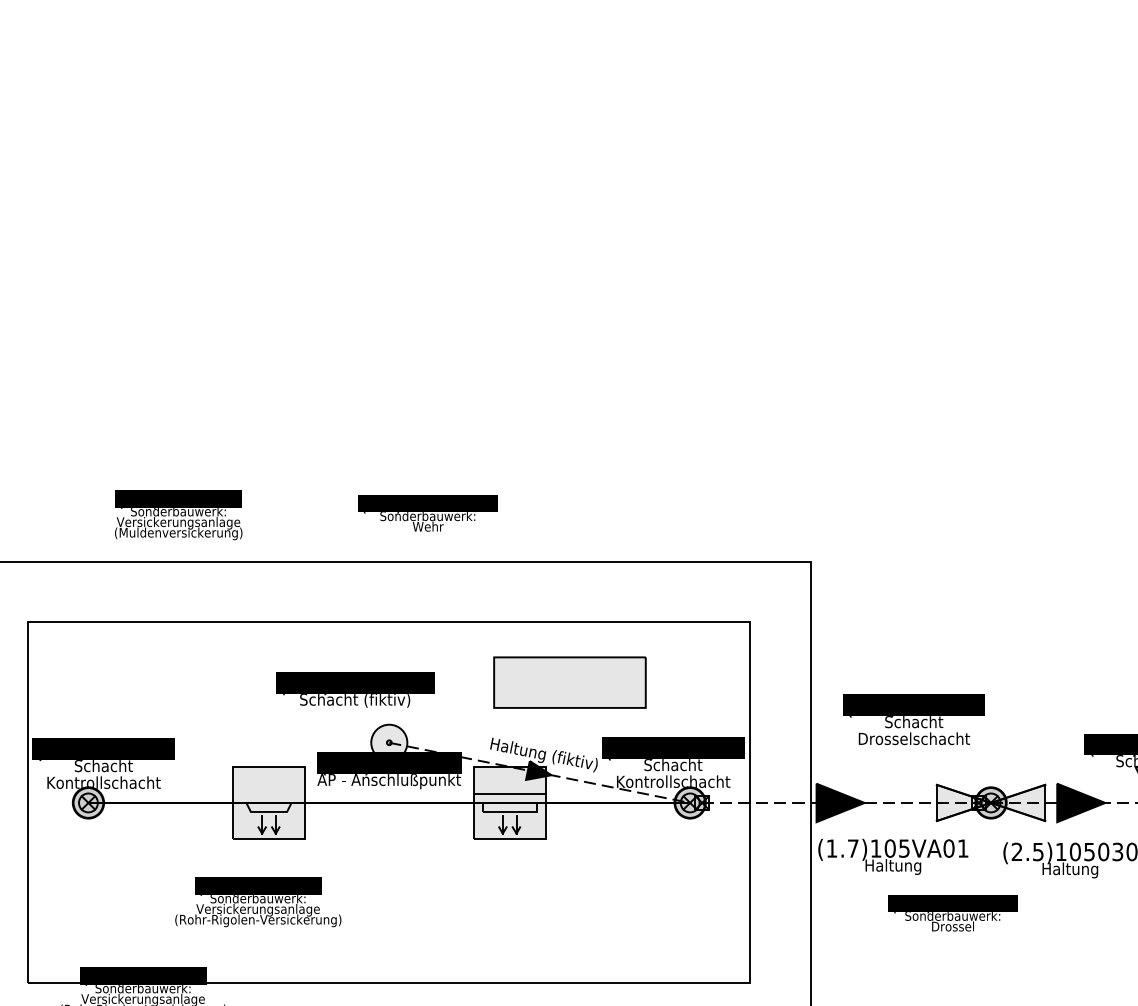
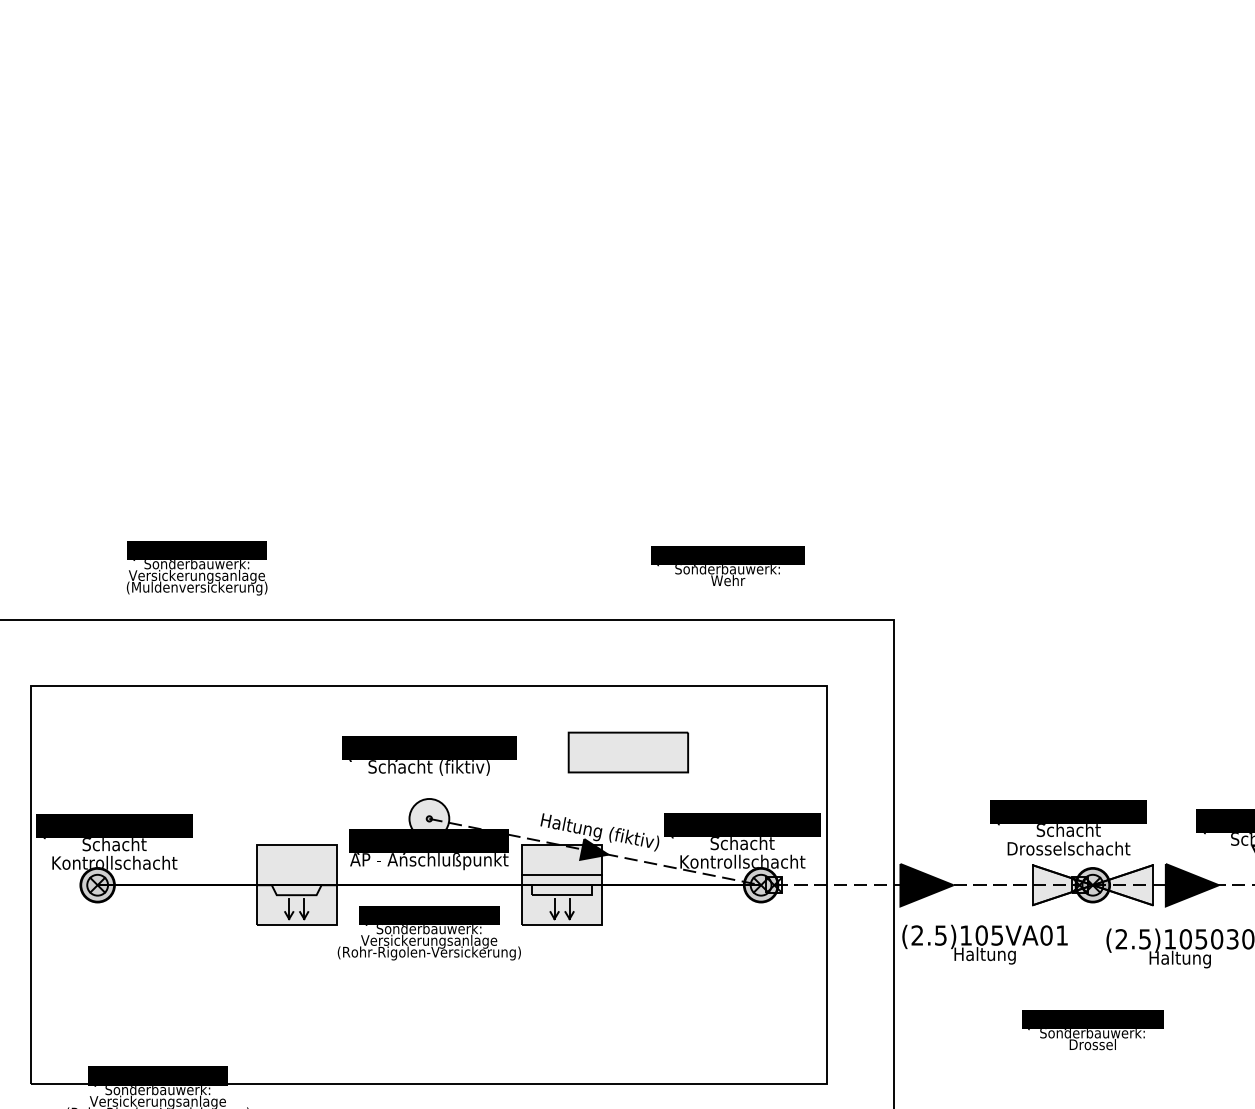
text: (427, 513) -> (727, 566), moved
part: (569, 682) -> (628, 752), size x0.71
text: (355, 689) -> (429, 755), moved
text: (913, 719) -> (1067, 827), moved
text: (842, 848) -> (929, 935), (1.7)105VA01 -> (2.5)105VA01
text: (258, 902) -> (429, 933), moved
text: (952, 913) -> (1092, 1030), moved

